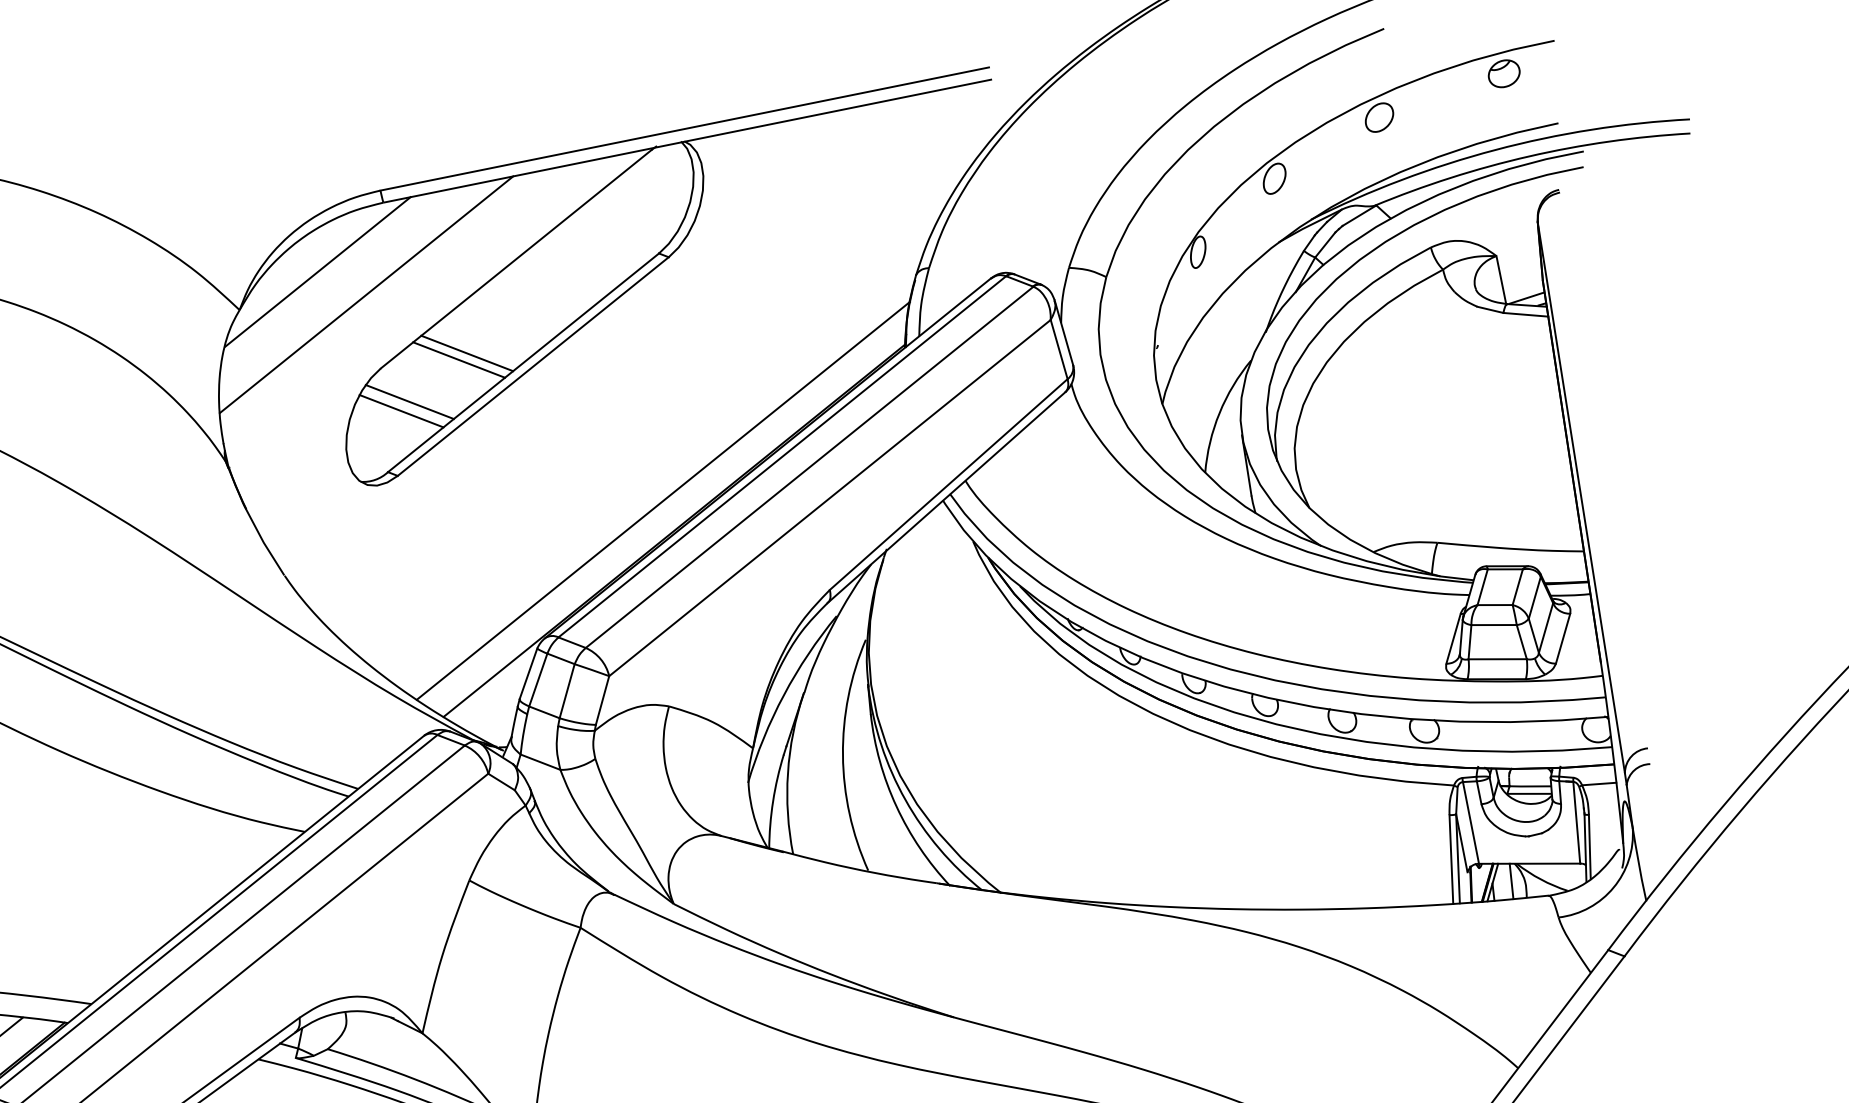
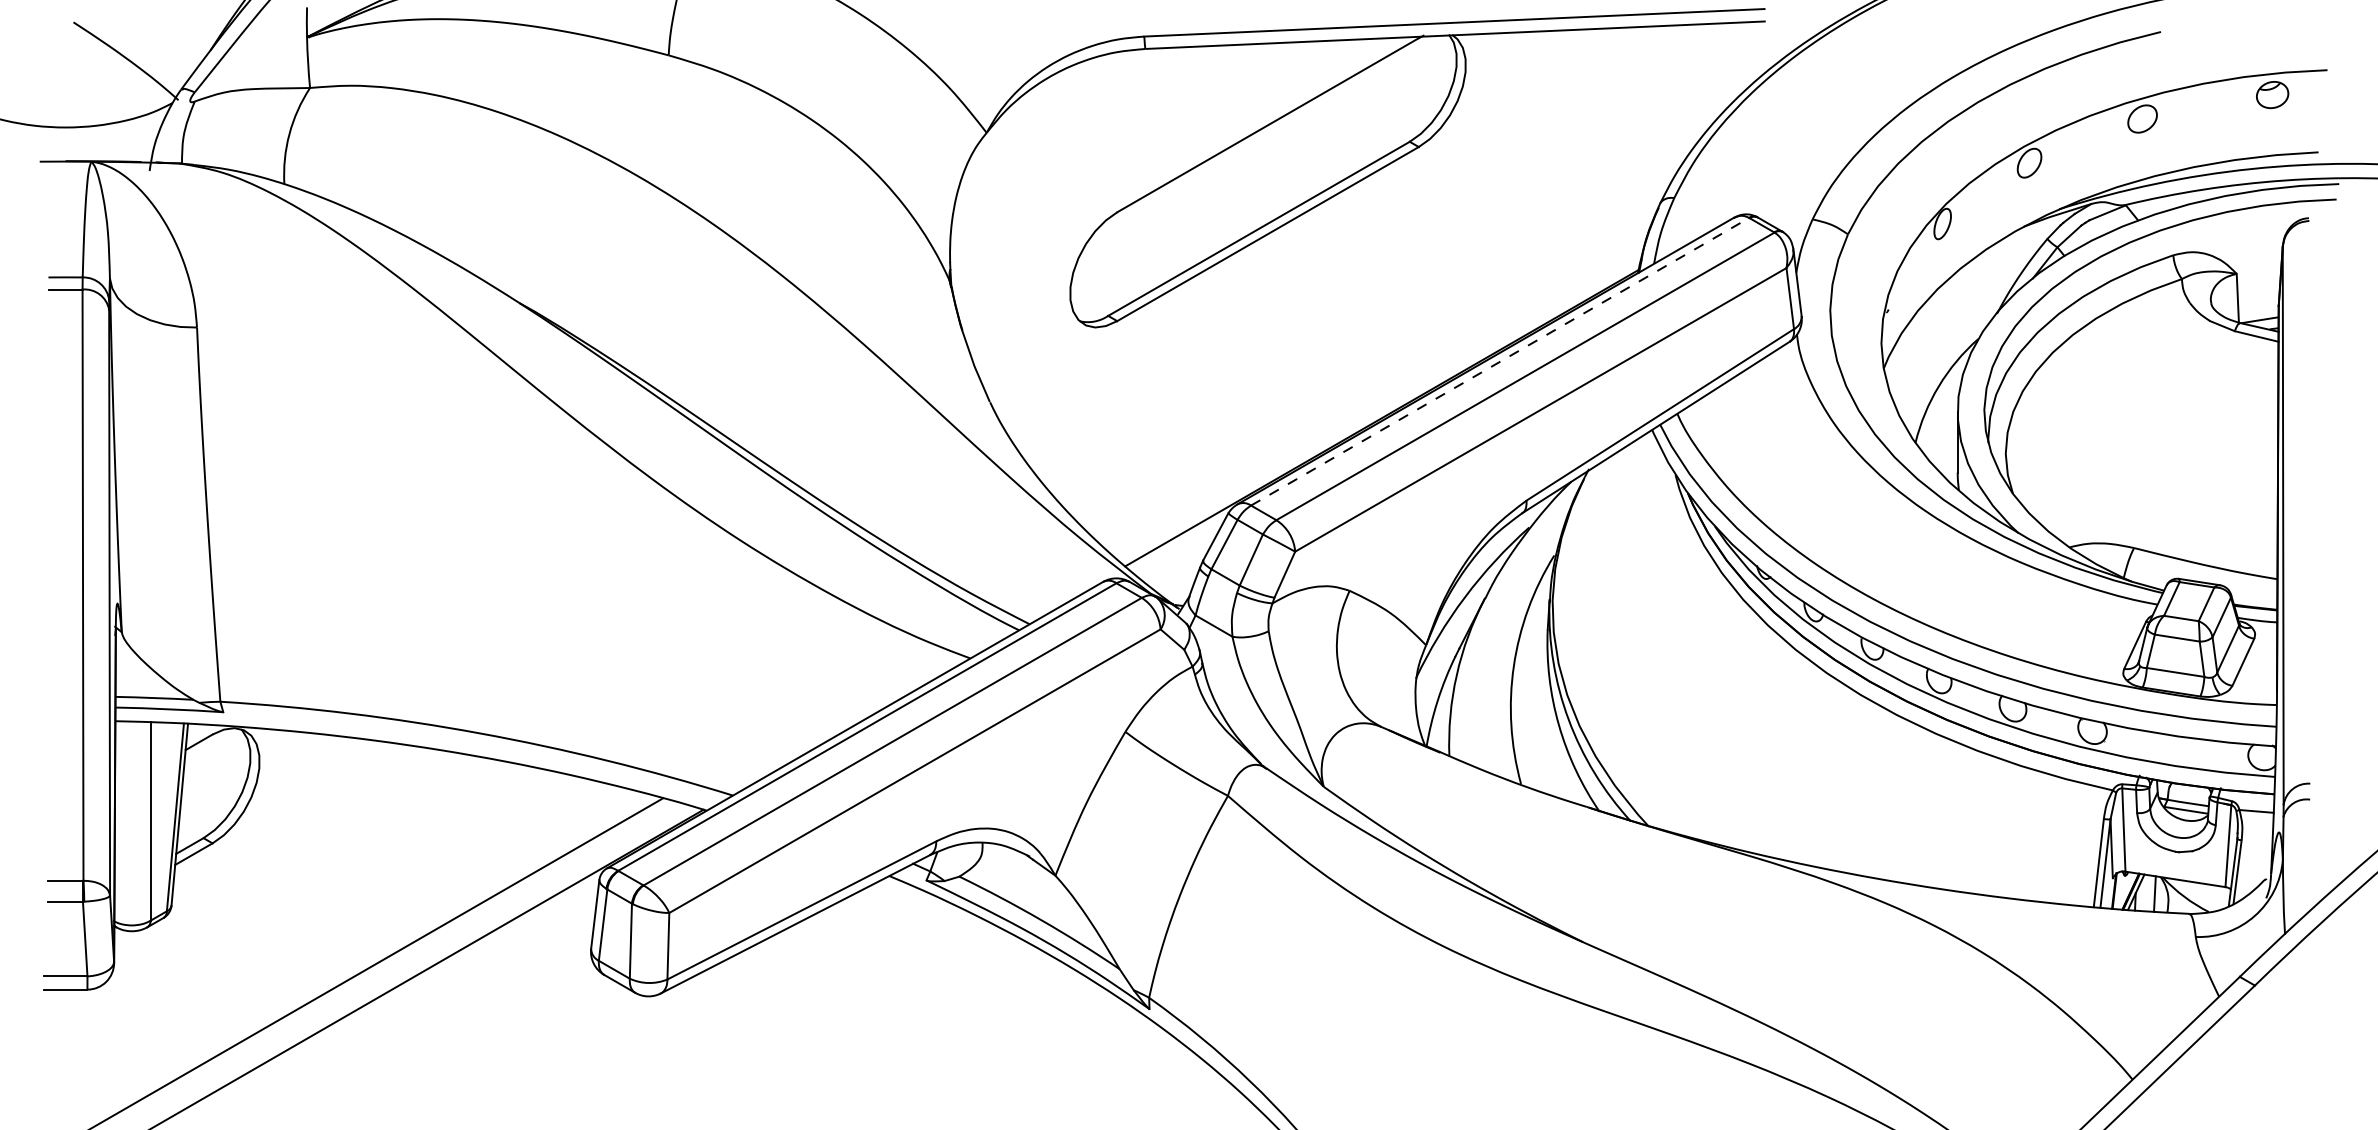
line: (317, 271) -> (1069, 106), removed
line: (366, 294) -> (1114, 137), removed
line: (466, 353) -> (1204, 210), removed
line: (458, 359) -> (1195, 215), removed
line: (409, 401) -> (1140, 249), removed
line: (401, 410) -> (1130, 257), removed
line: (782, 456) -> (1500, 361), solid -> dashed
line: (663, 500) -> (1375, 386), removed

